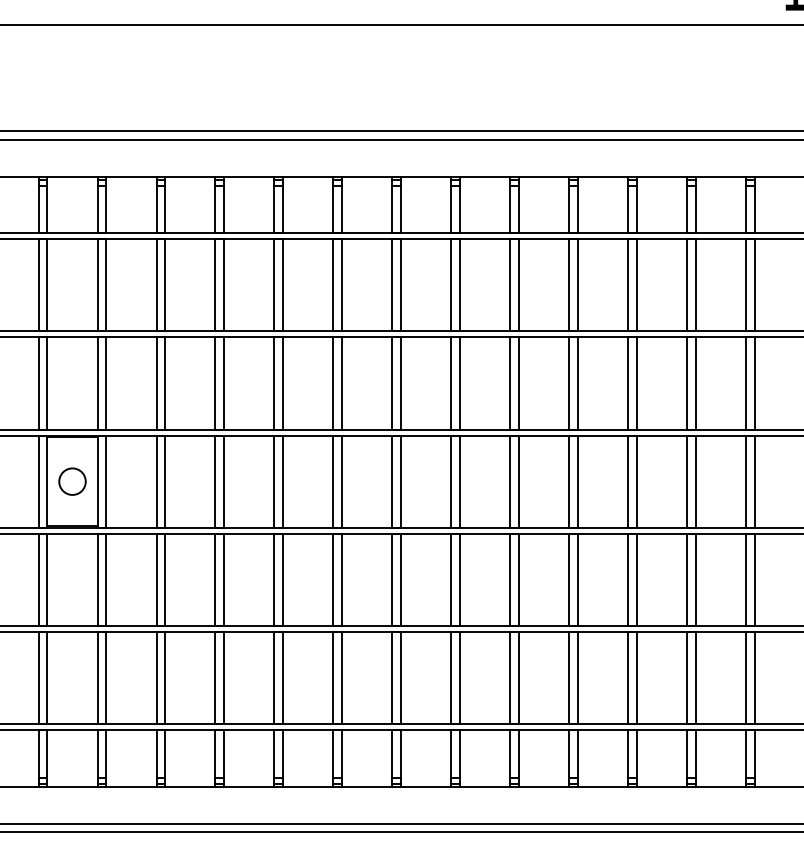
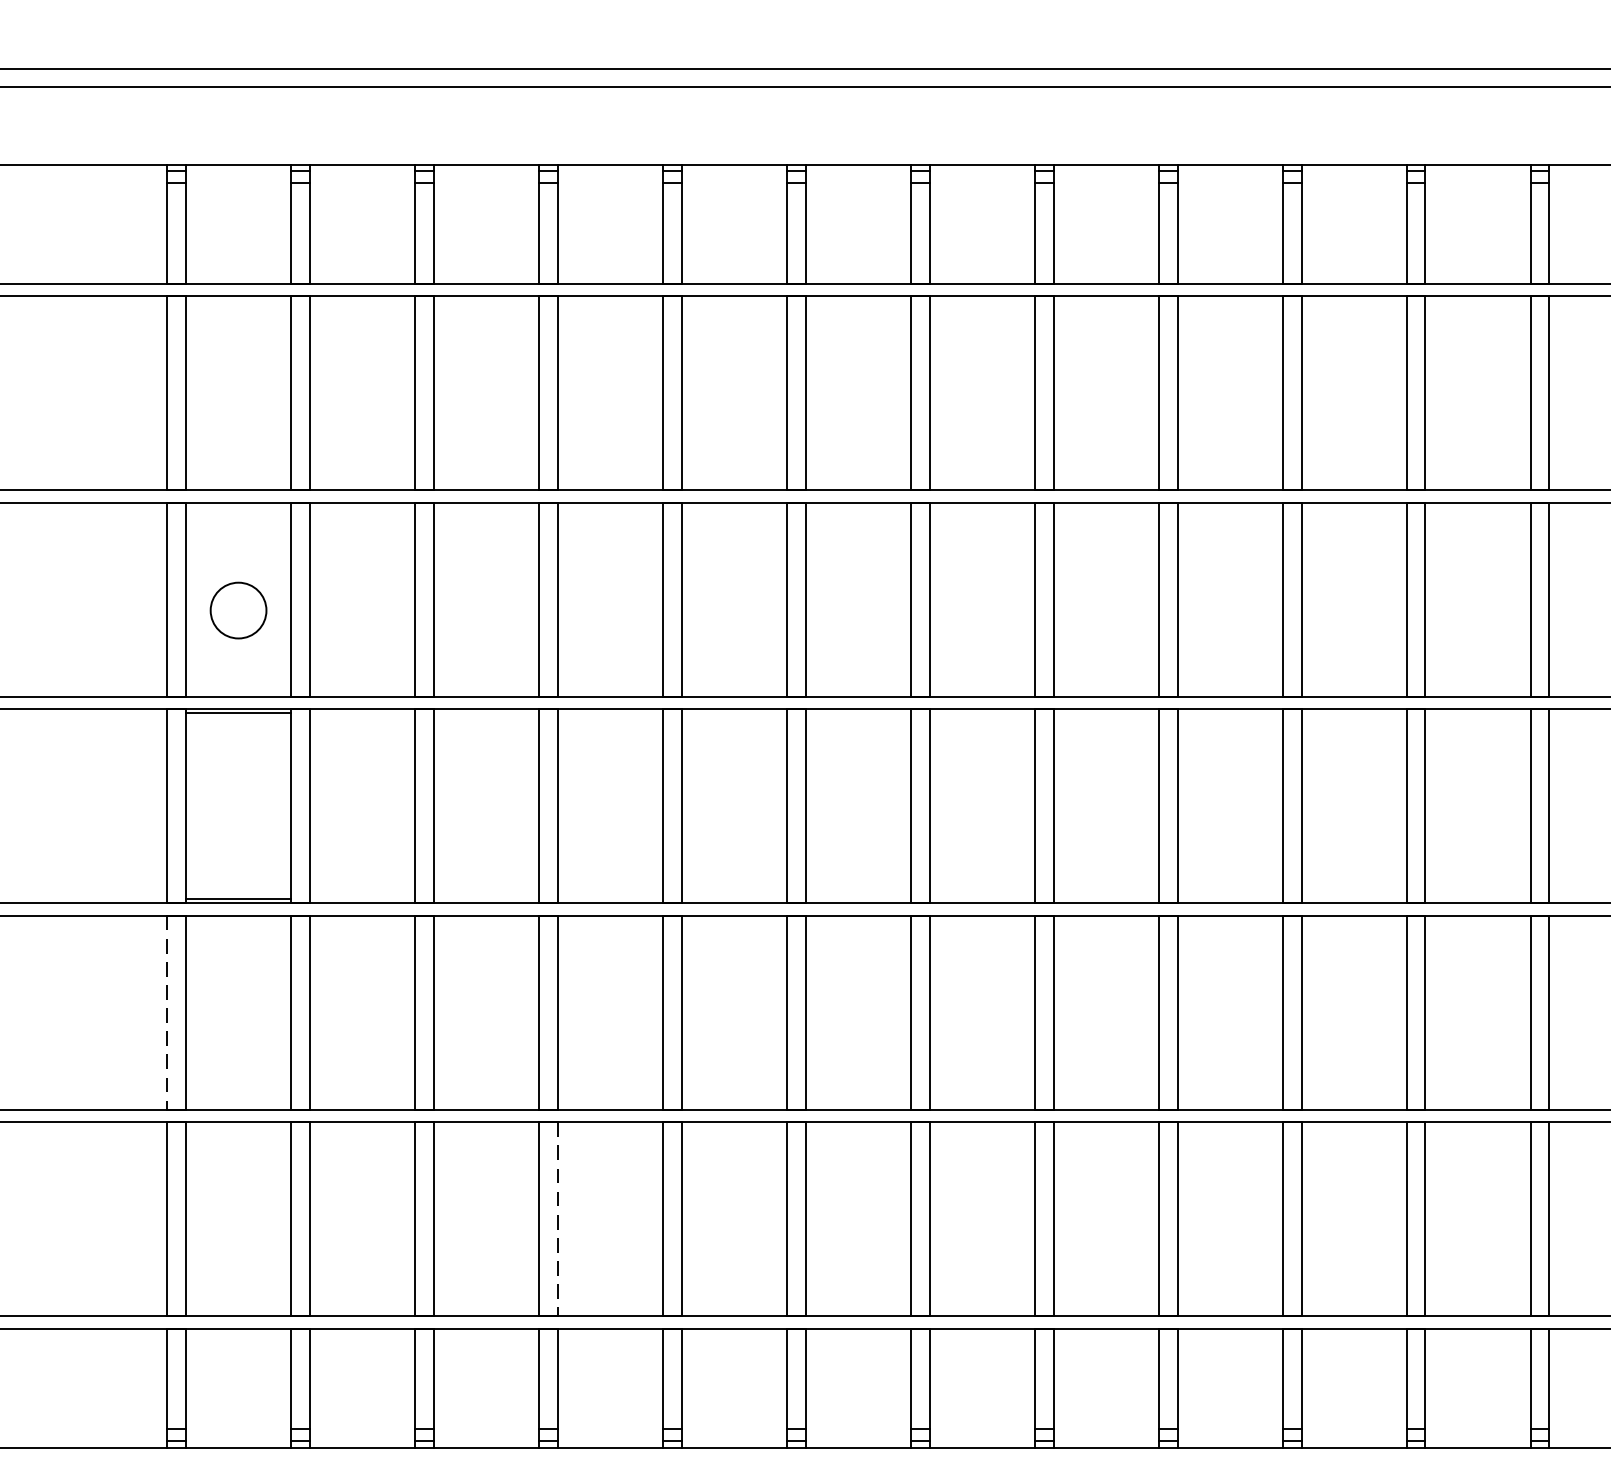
circle: (72, 481) -> (238, 610), moved
line: (38, 580) -> (167, 1014), solid -> dashed
line: (224, 678) -> (558, 1220), solid -> dashed

